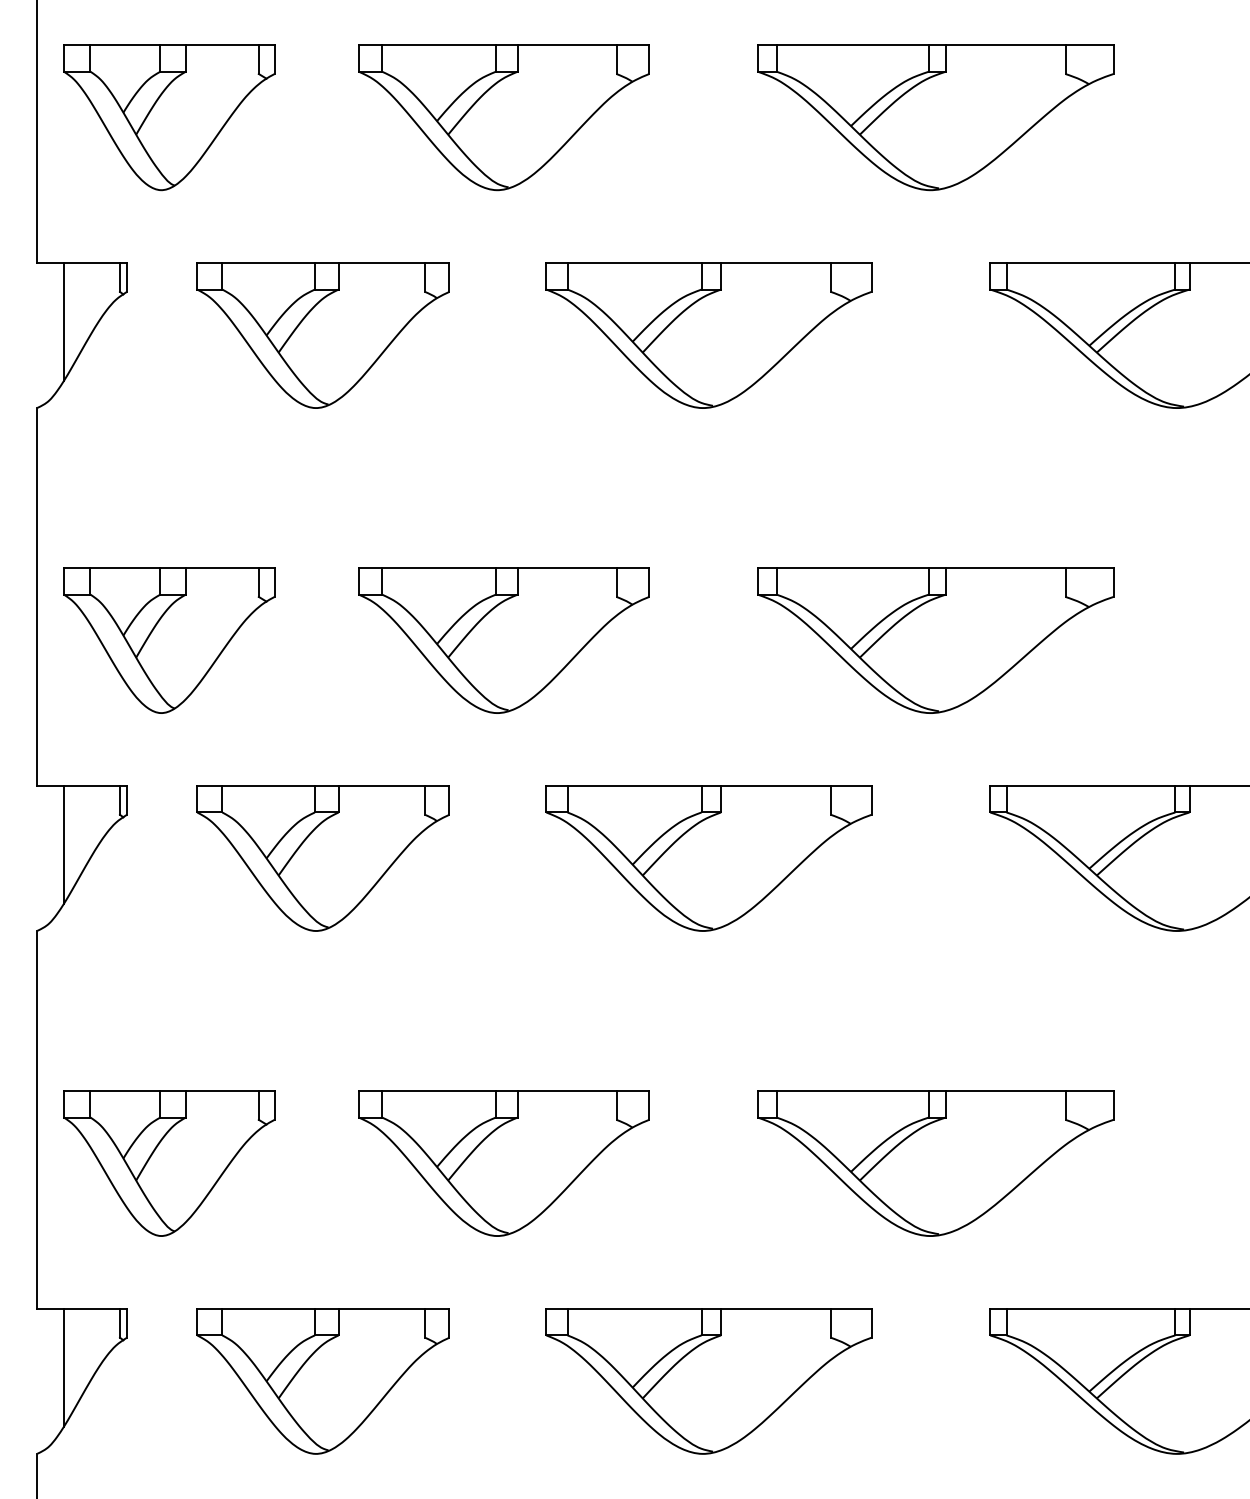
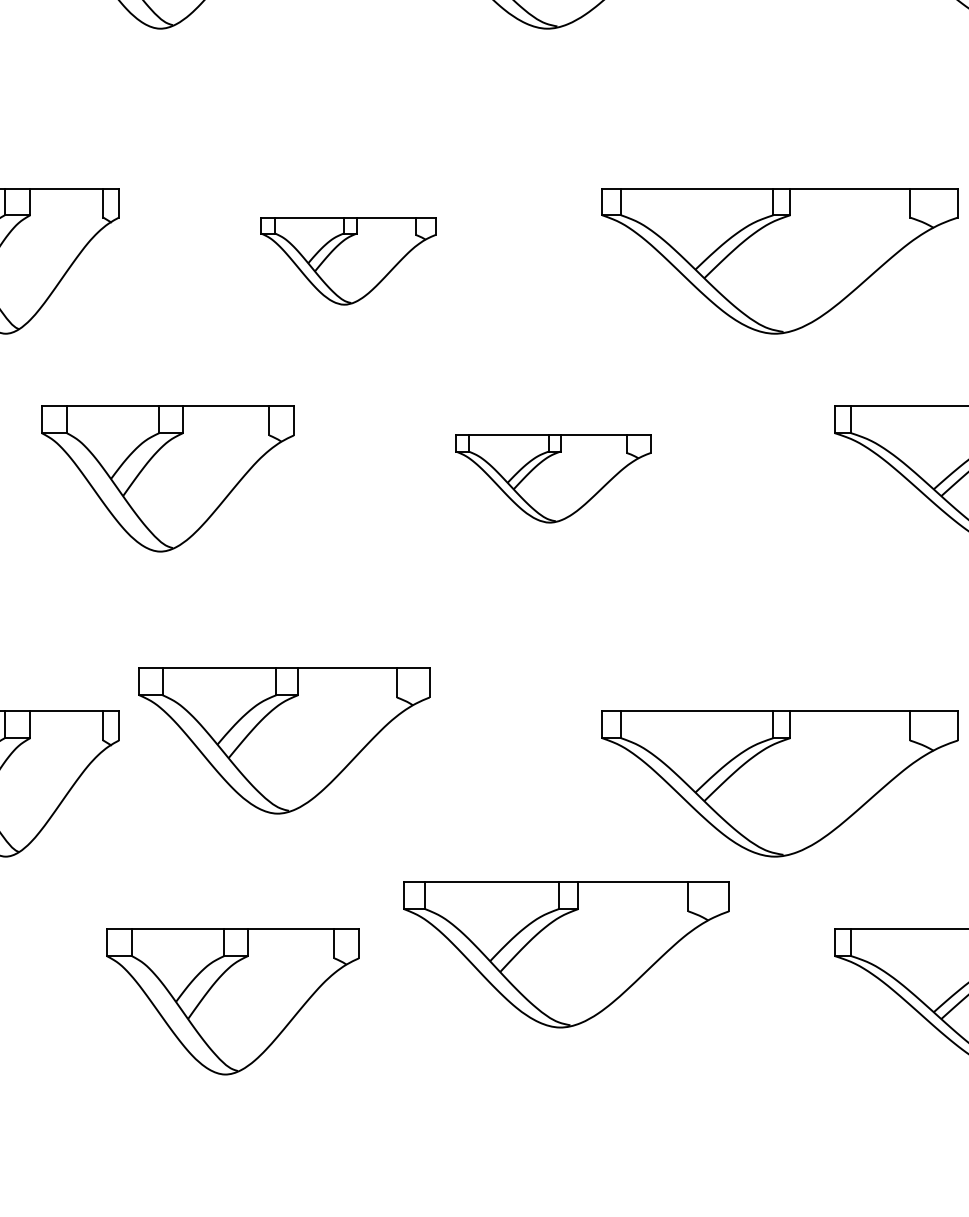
part: (503, 640) -> (347, 261), size x0.6
part: (708, 858) -> (552, 479), size x0.6
part: (503, 1163) -> (283, 741), moved
part: (322, 1381) -> (231, 1002), moved
part: (708, 1381) -> (565, 955), moved

